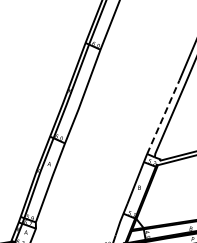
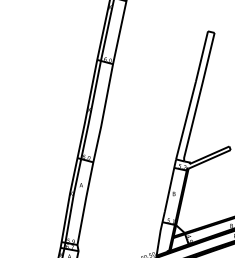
line: (163, 117) -> (186, 120), dashed -> solid

